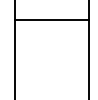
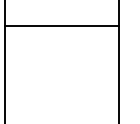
line: (52, 20) -> (62, 26), moved

